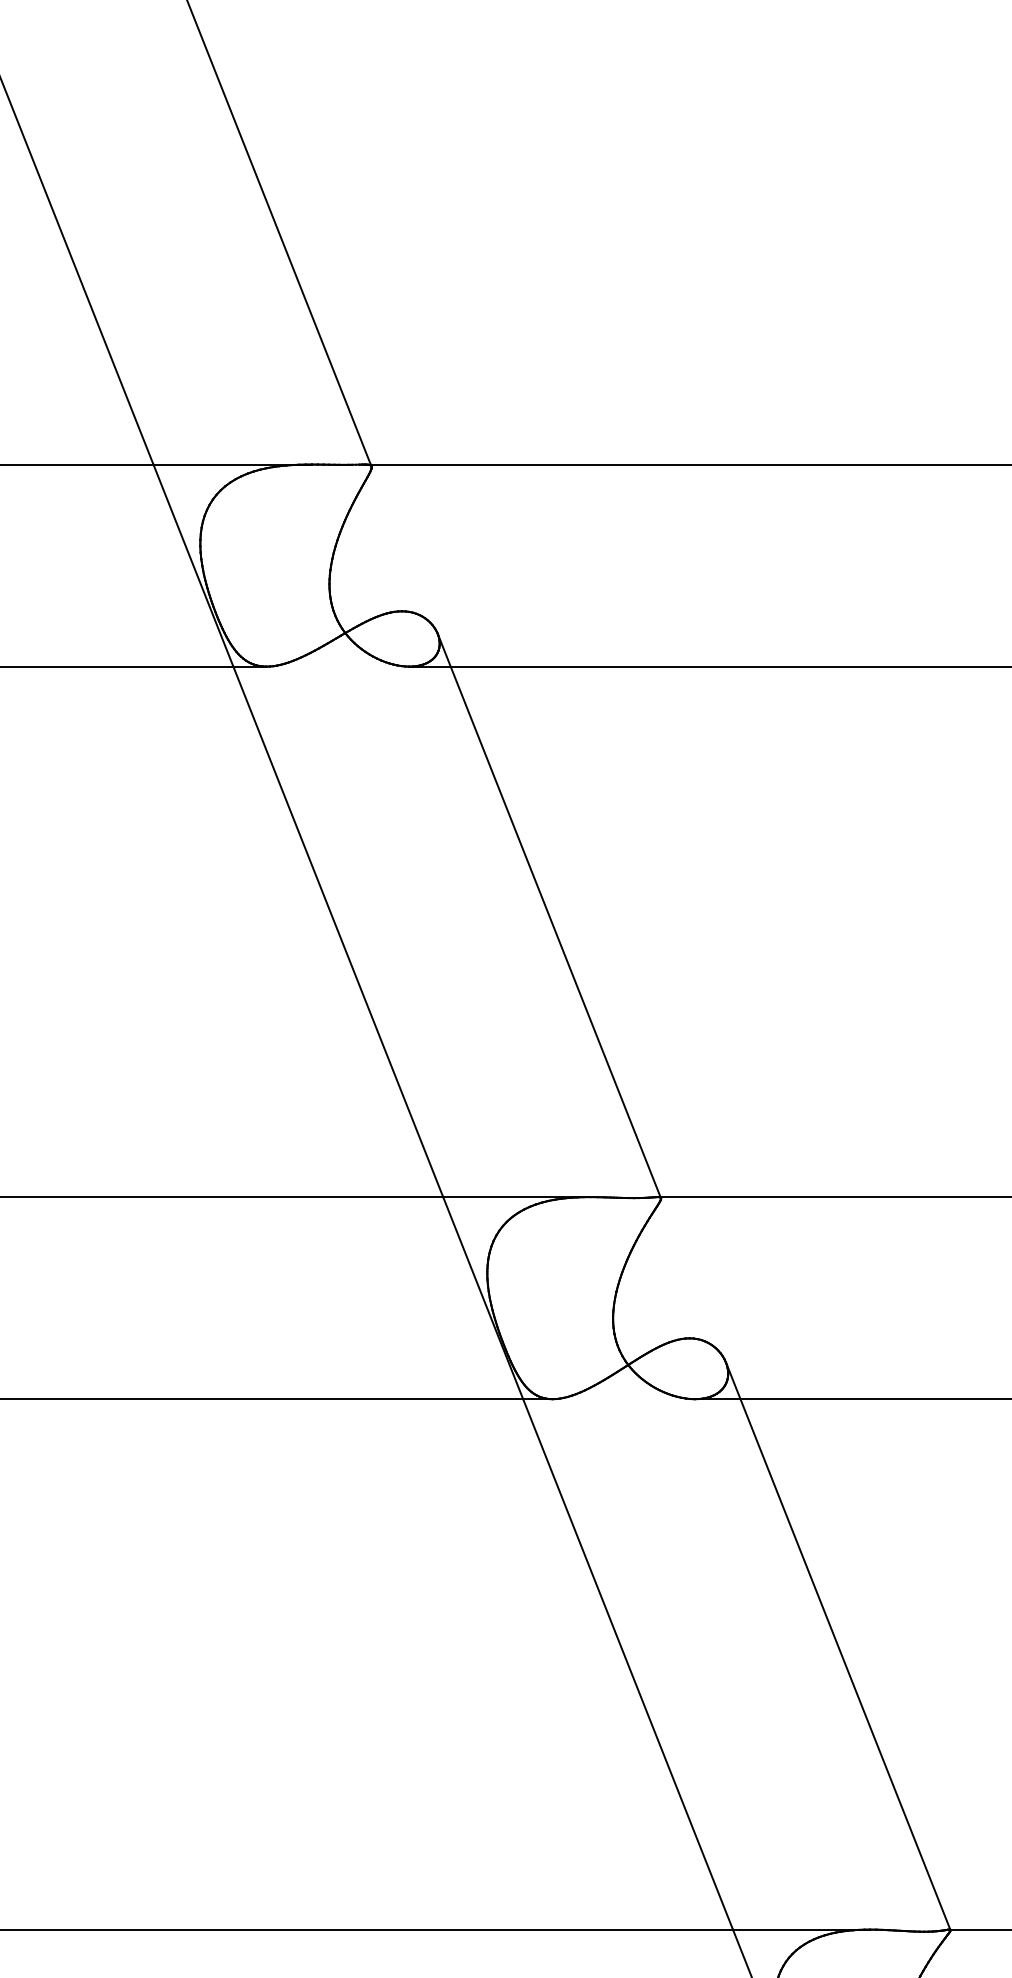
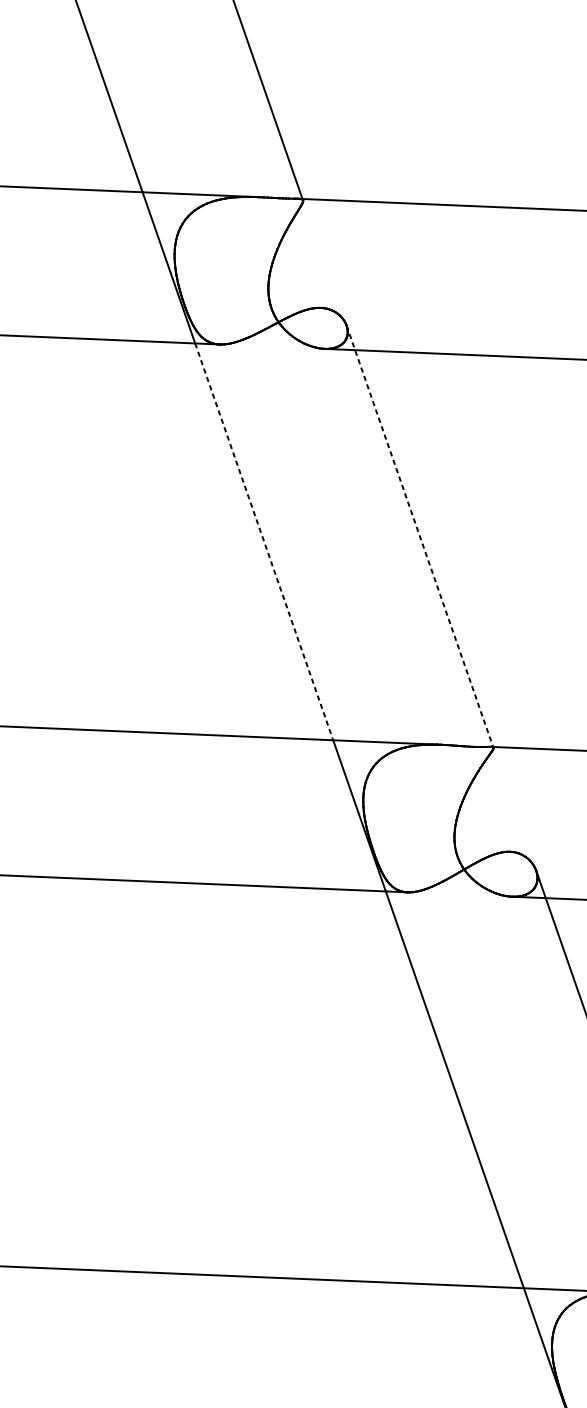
line: (549, 915) -> (420, 536), solid -> dashed
line: (338, 932) -> (264, 542), solid -> dashed

